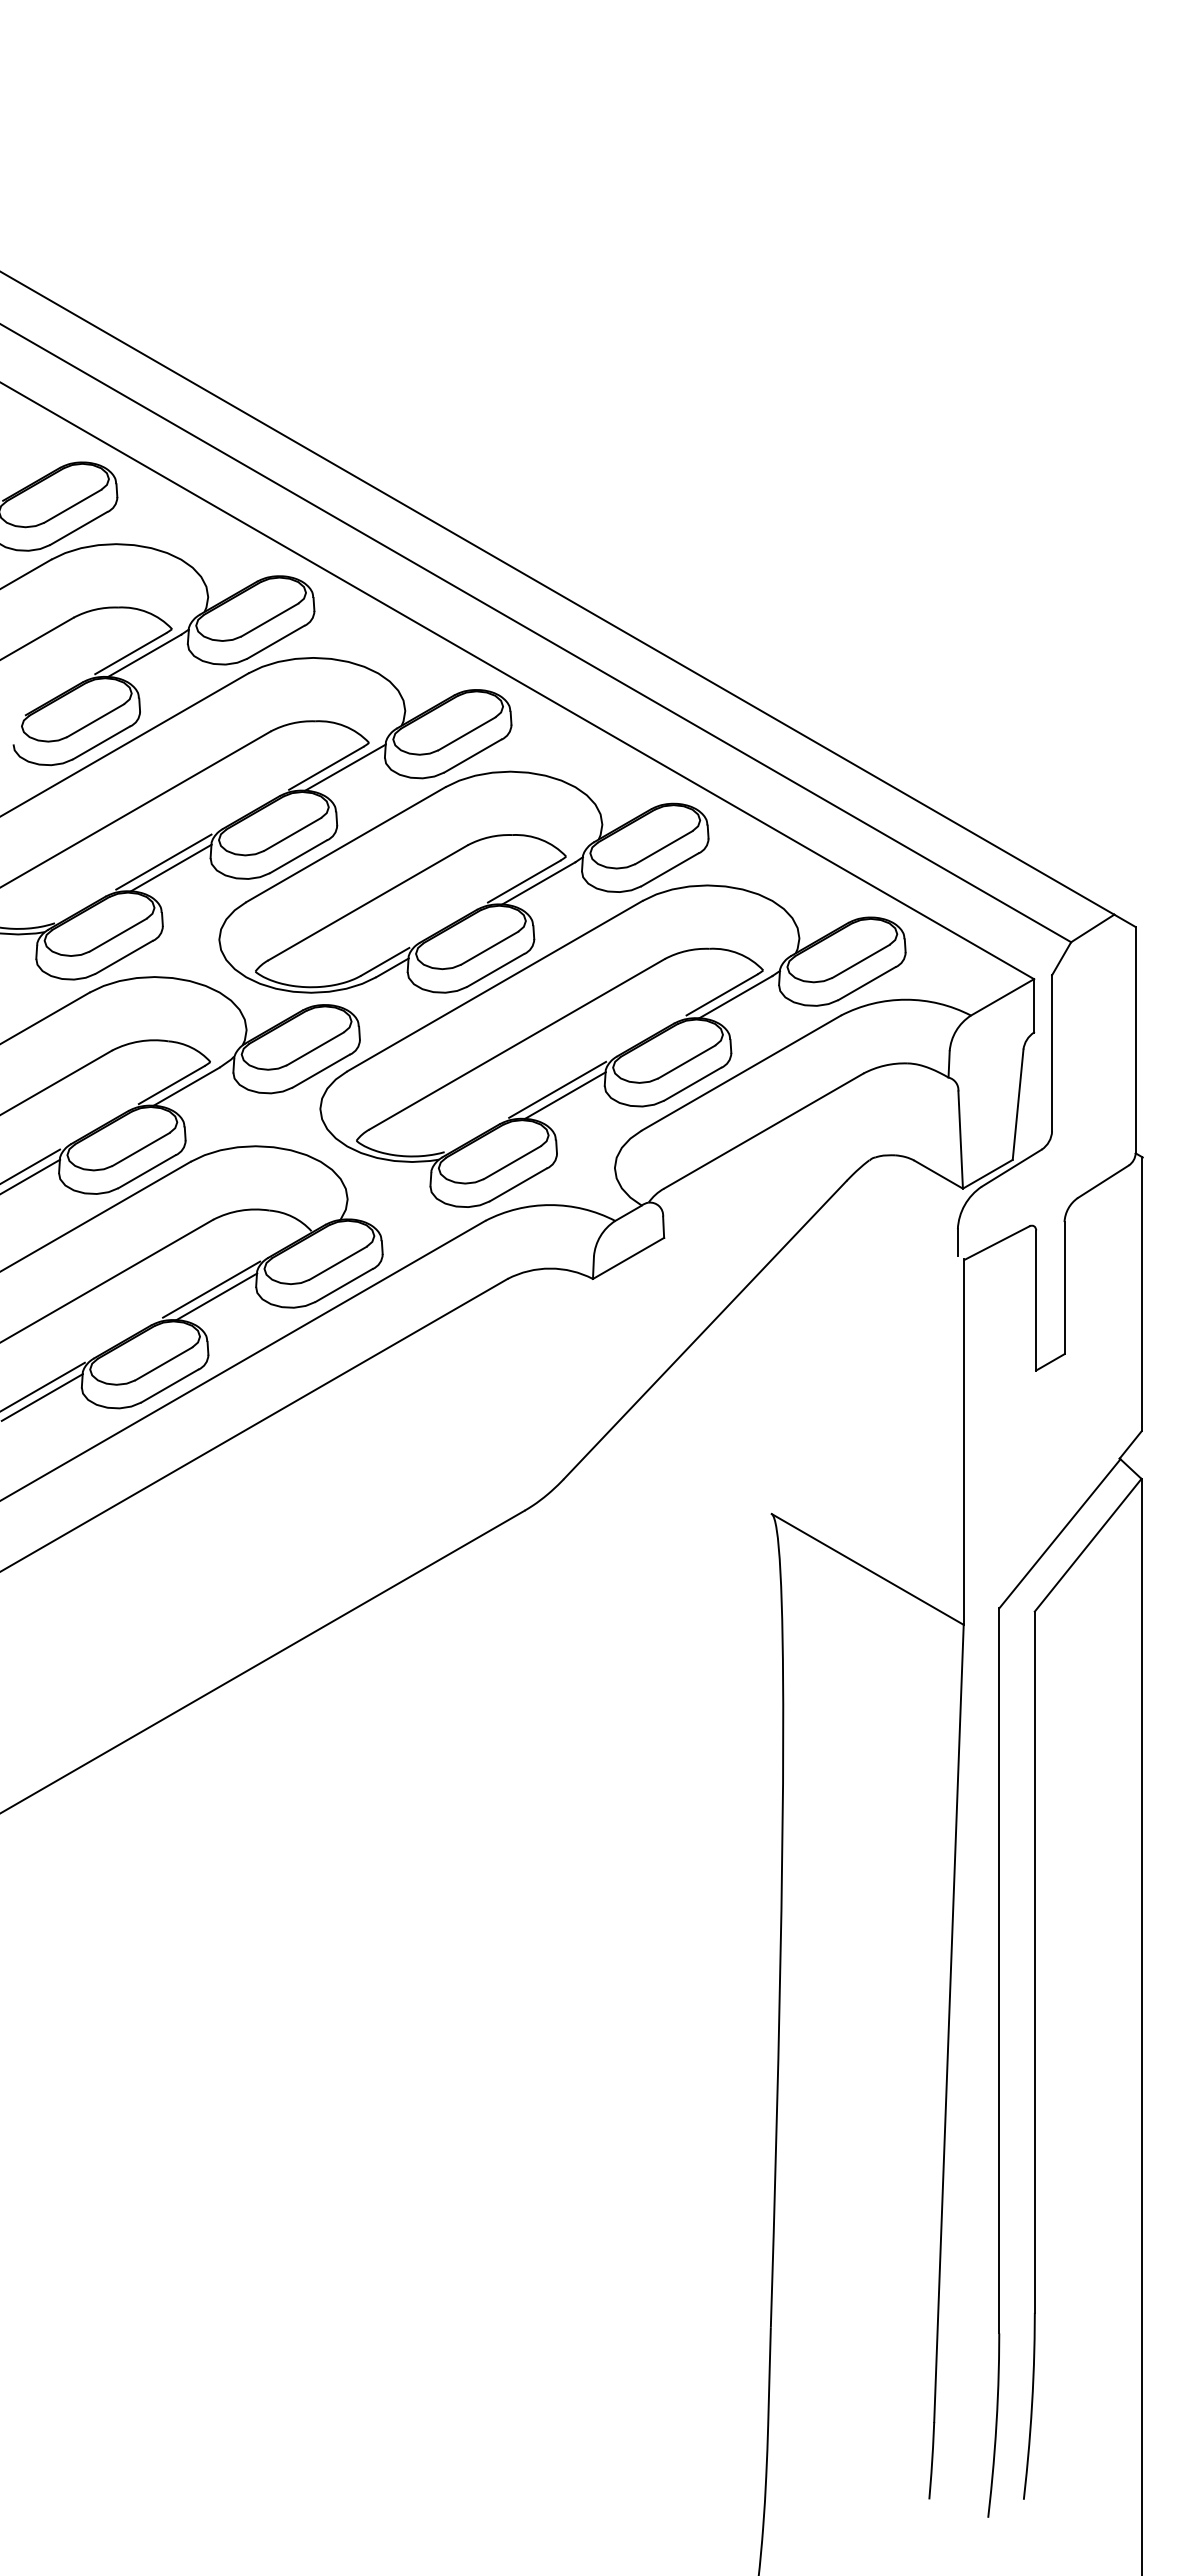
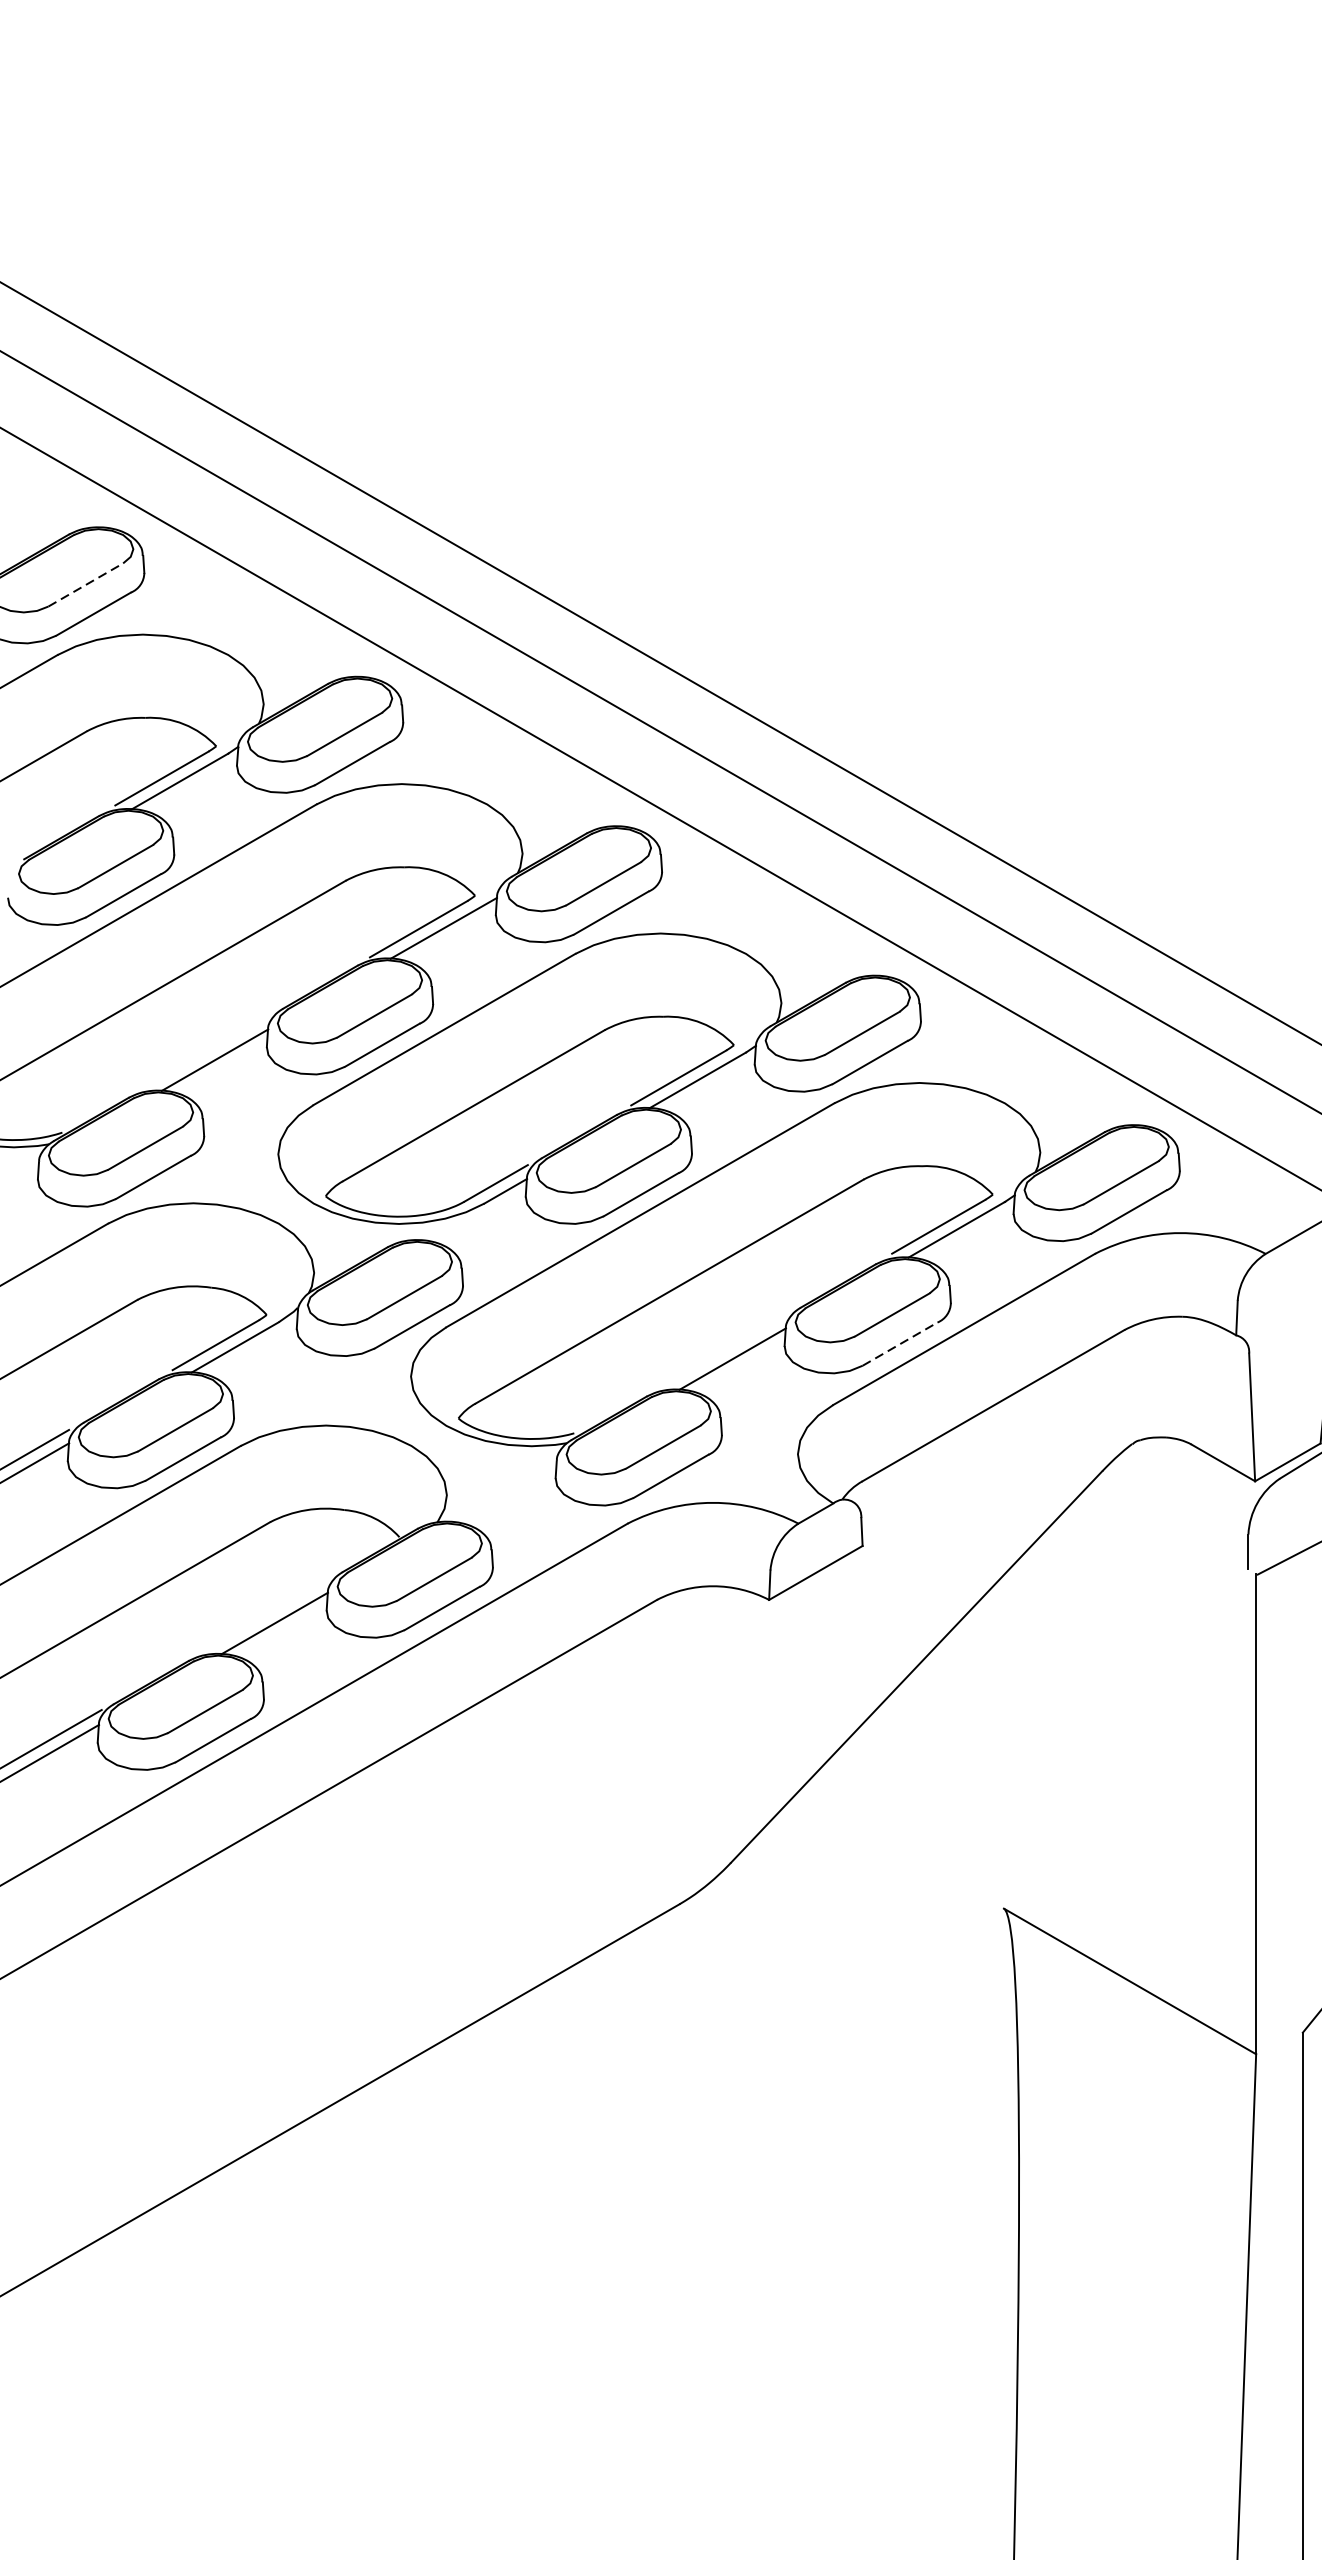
line: (72, 506) -> (85, 585), solid -> dashed
line: (163, 861) -> (204, 1051), removed
line: (692, 1084) -> (899, 1344), solid -> dashed
line: (557, 1089) -> (722, 1351), removed
line: (211, 1289) -> (268, 1613), removed

